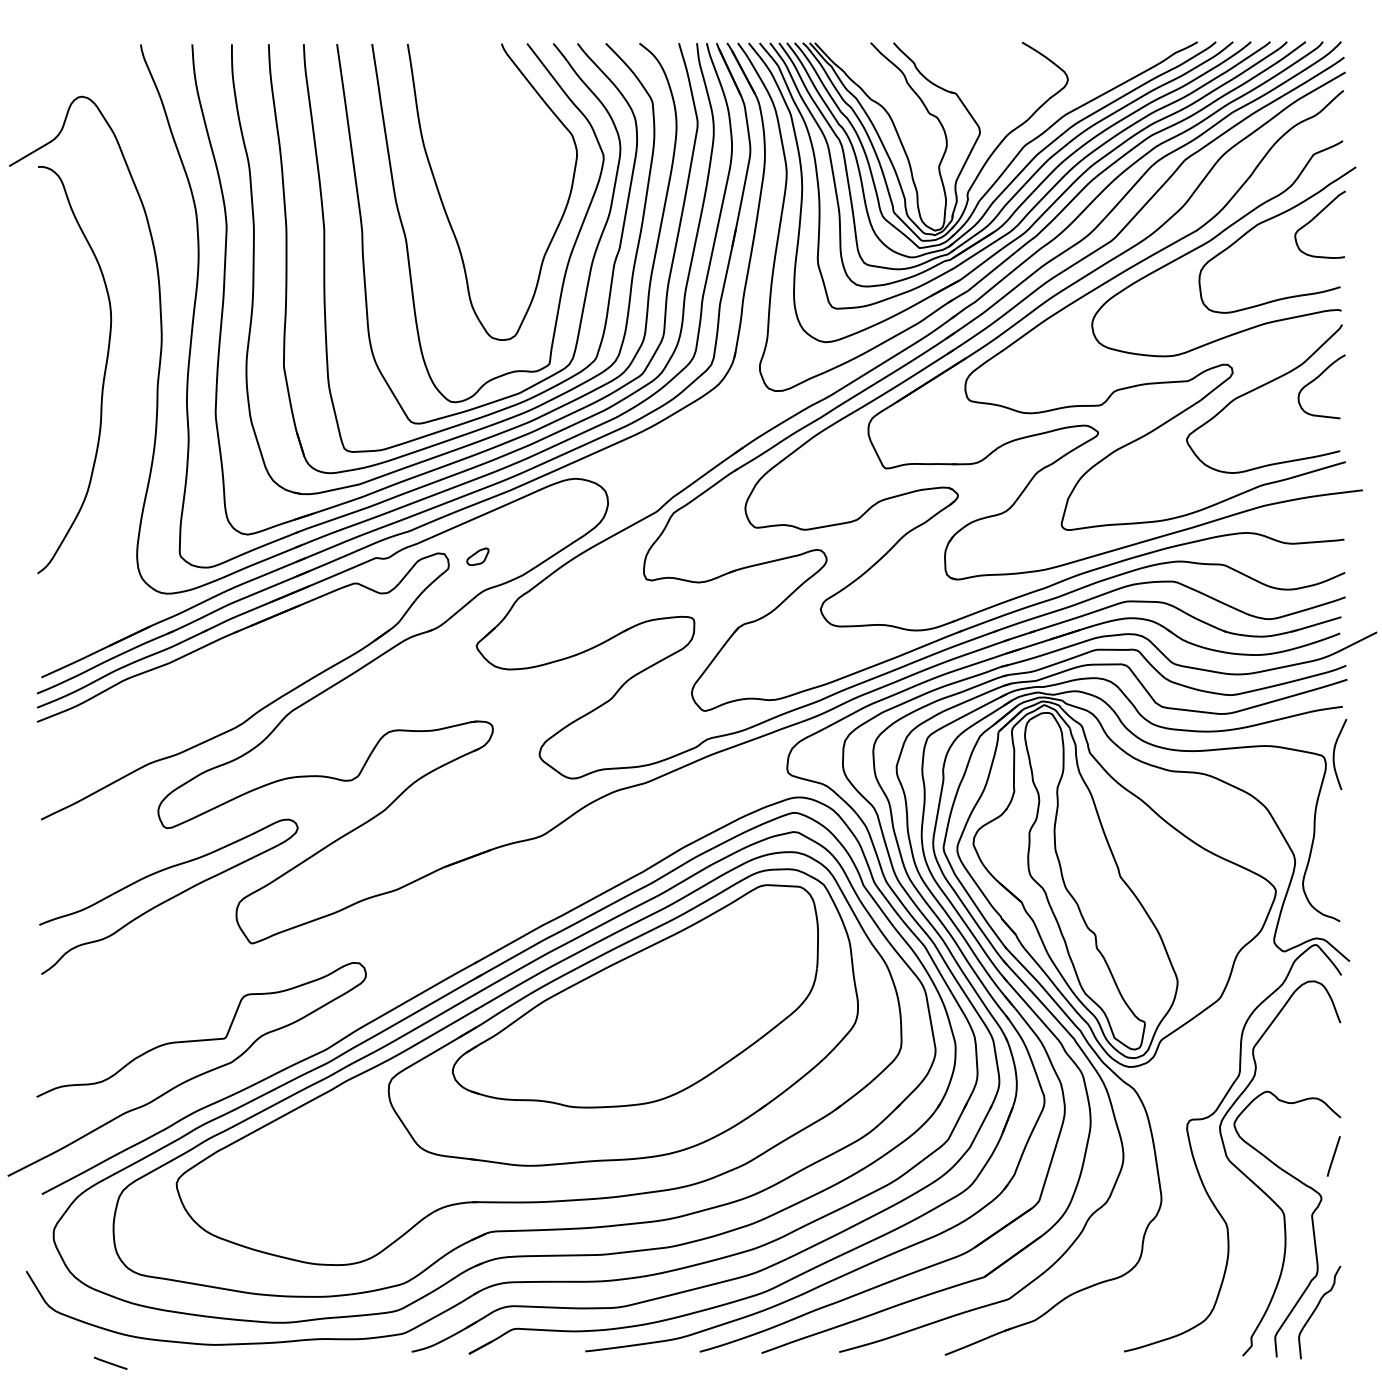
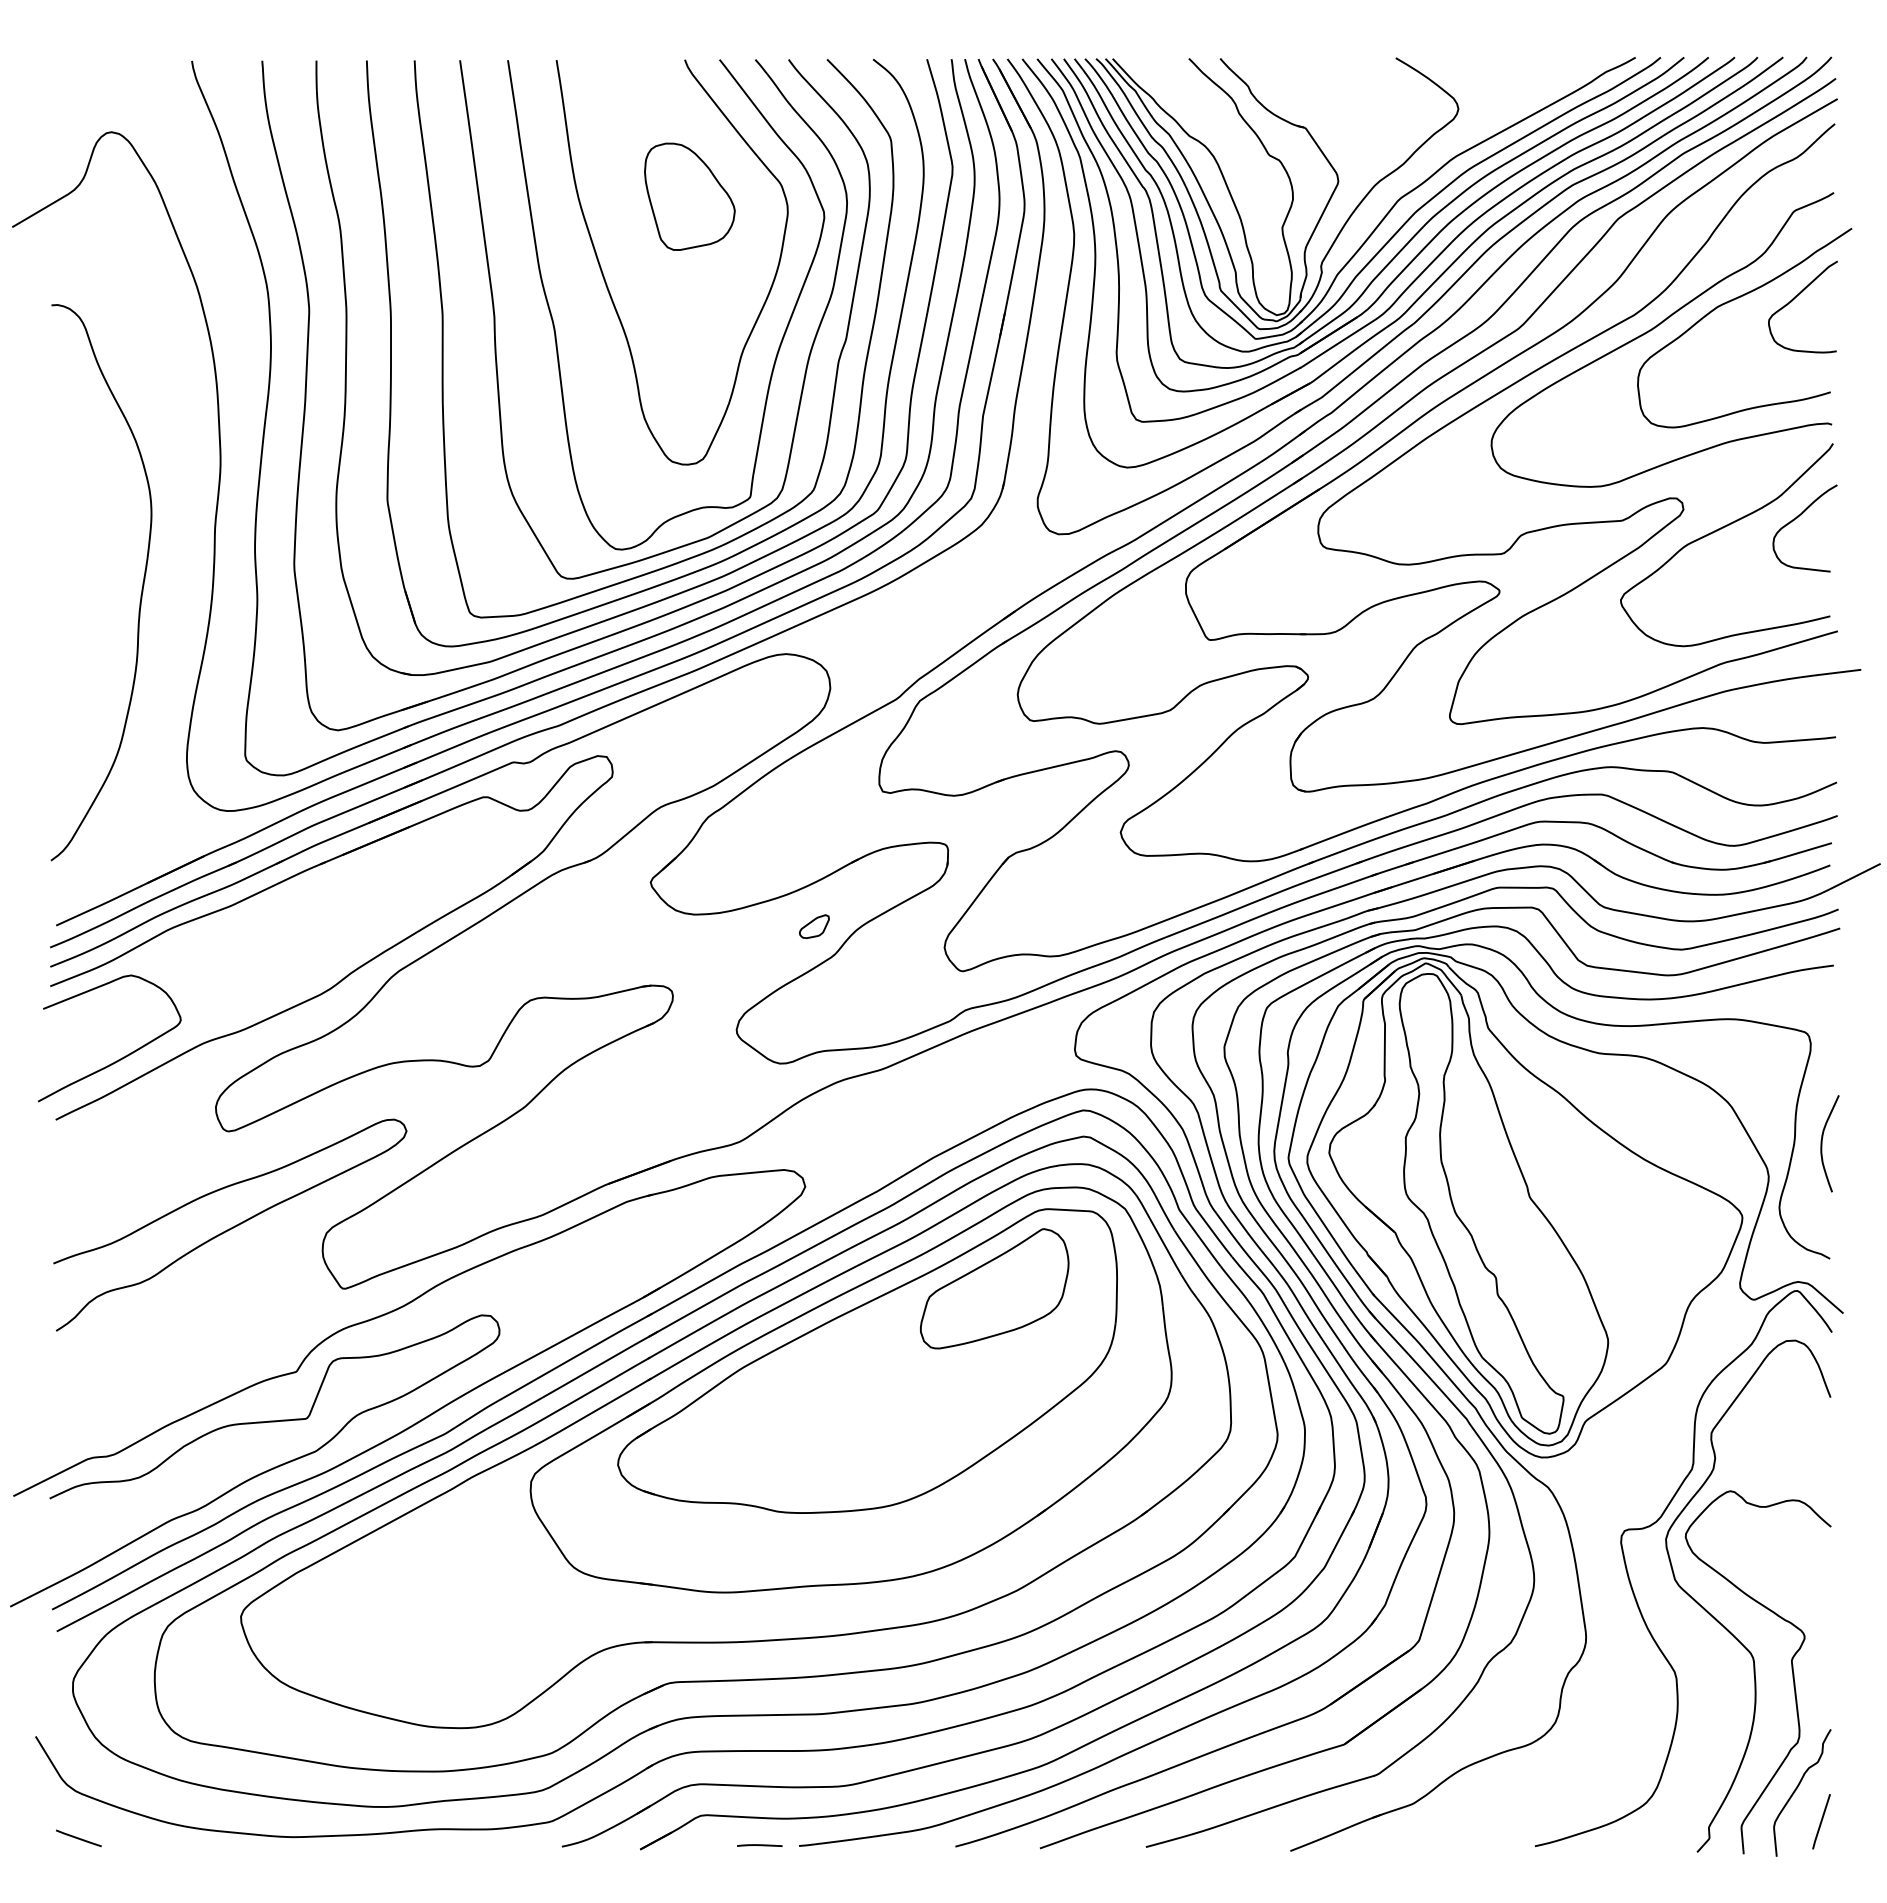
part: (505, 143) -> (689, 196), added
curve: (103, 374) -> (141, 588), moved
part: (477, 556) -> (814, 926), moved
curve: (1334, 754) -> (1822, 1143), moved
curve: (90, 773) -> (123, 1056), added
part: (728, 943) -> (994, 1288), added
part: (311, 1036) -> (425, 1416), added
line: (1333, 1156) -> (1821, 1821), moved
line: (556, 1350) -> (759, 1845), added
line: (110, 1363) -> (78, 1838), moved

